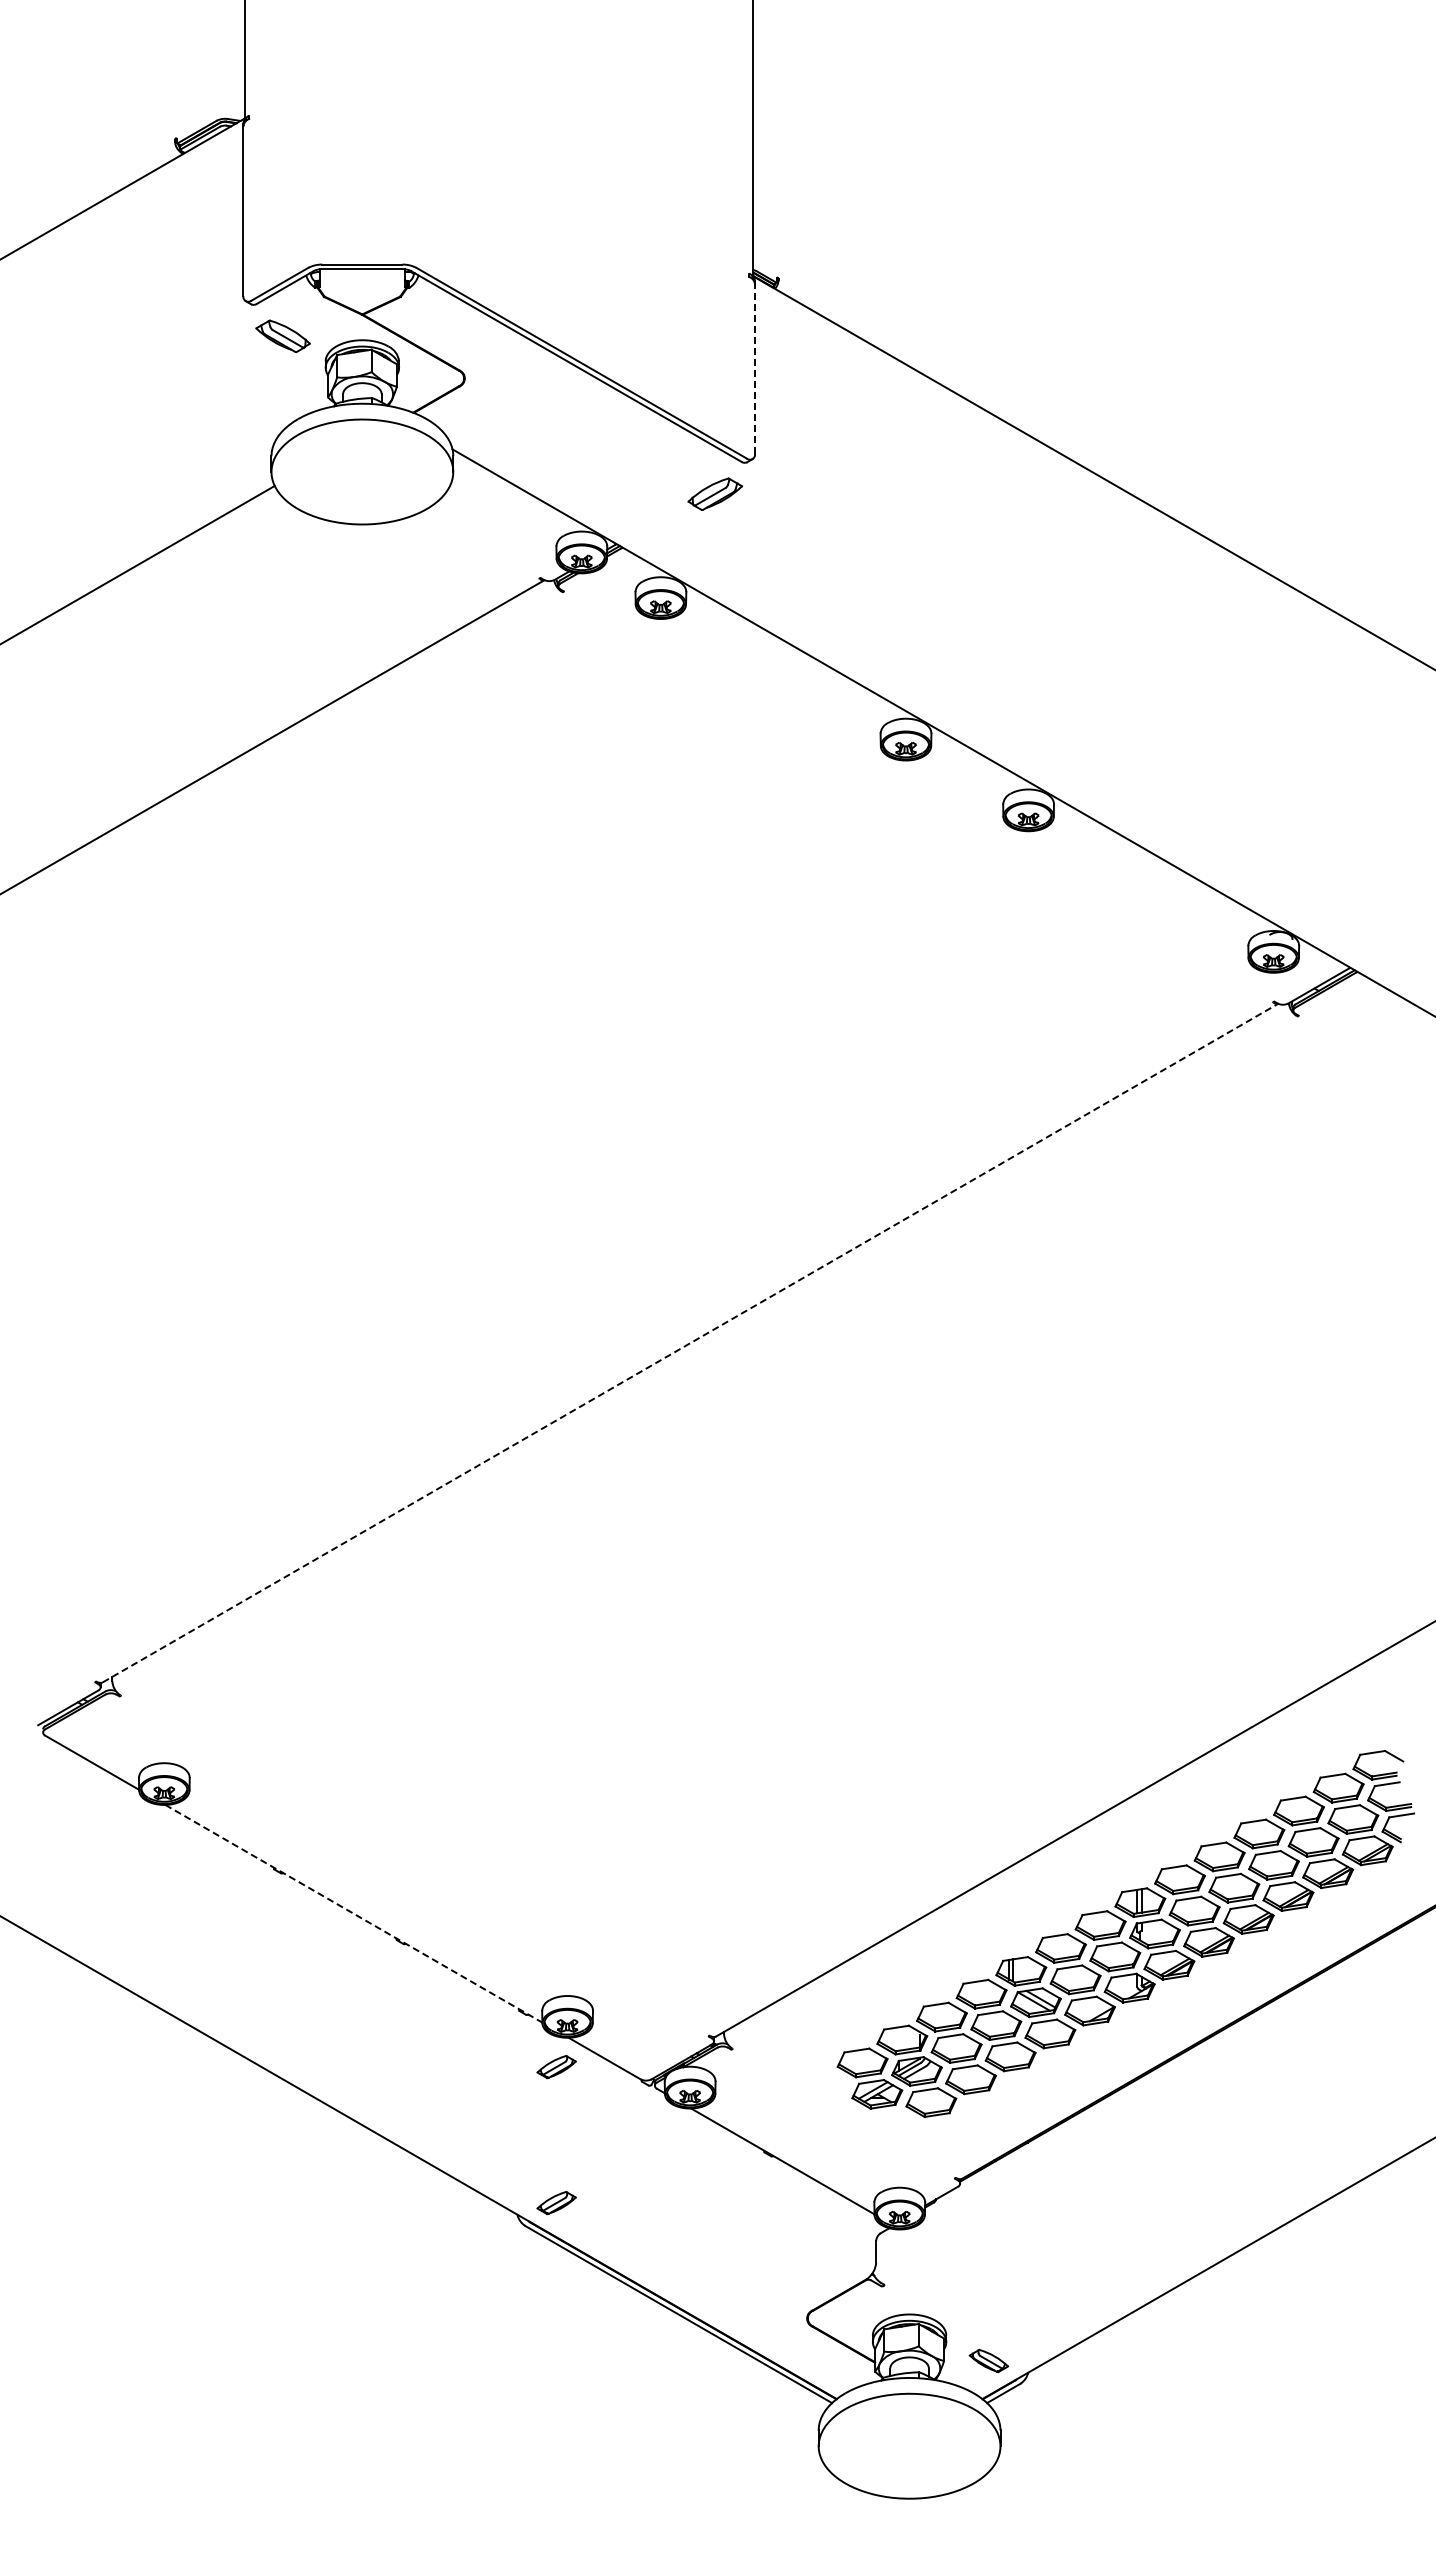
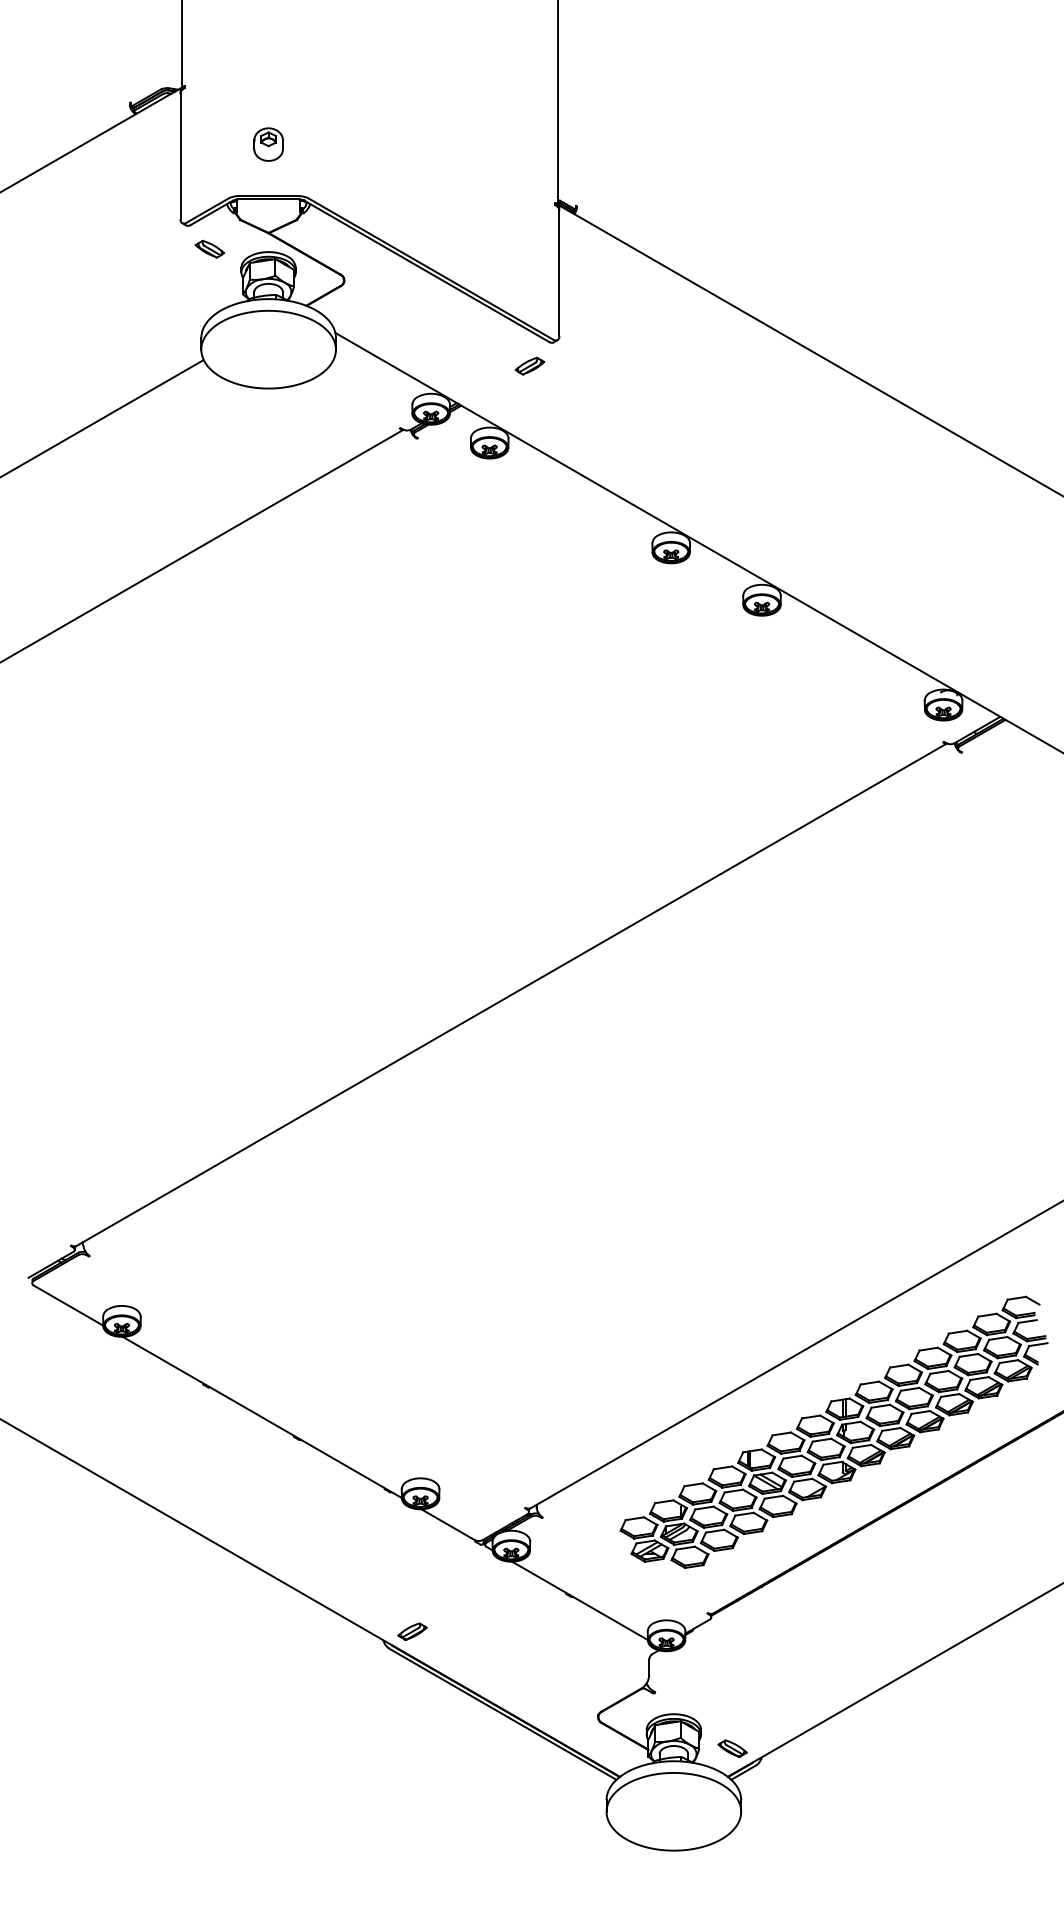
part: (362, 194) -> (268, 144), added
part: (282, 336) -> (209, 249), size x0.71
line: (755, 369) -> (559, 273), dashed -> solid
part: (715, 494) -> (530, 366), size x0.71
line: (690, 1343) -> (511, 995), dashed -> solid
line: (353, 1913) -> (262, 1417), dashed -> solid
part: (556, 2067) -> (412, 1531), removed

